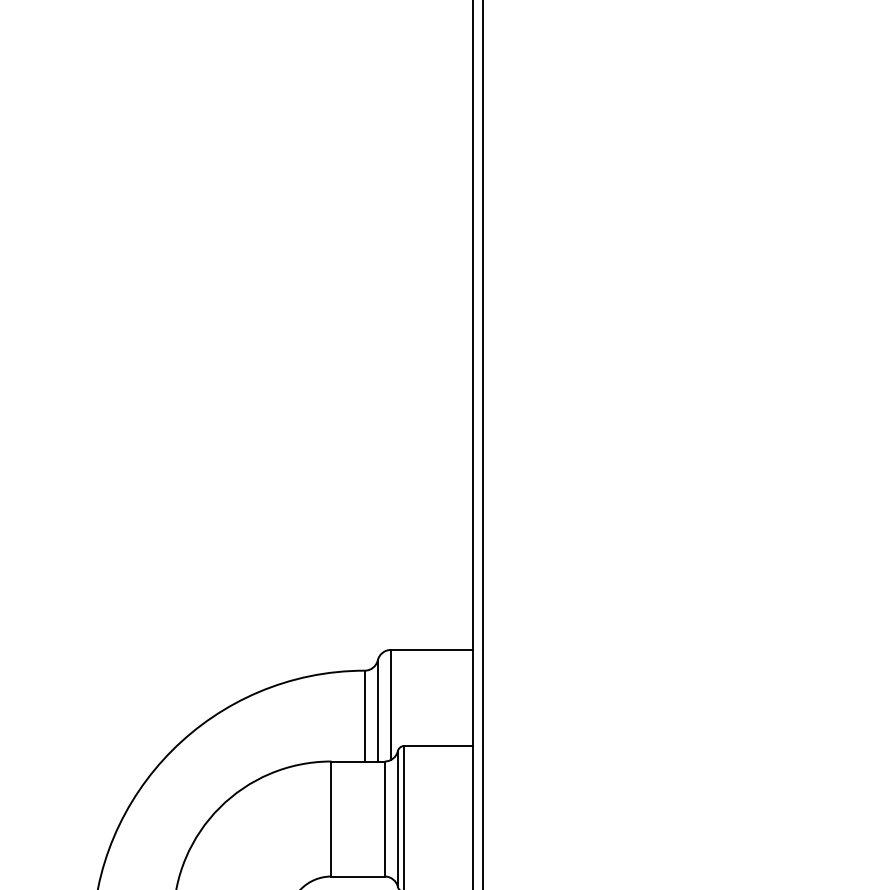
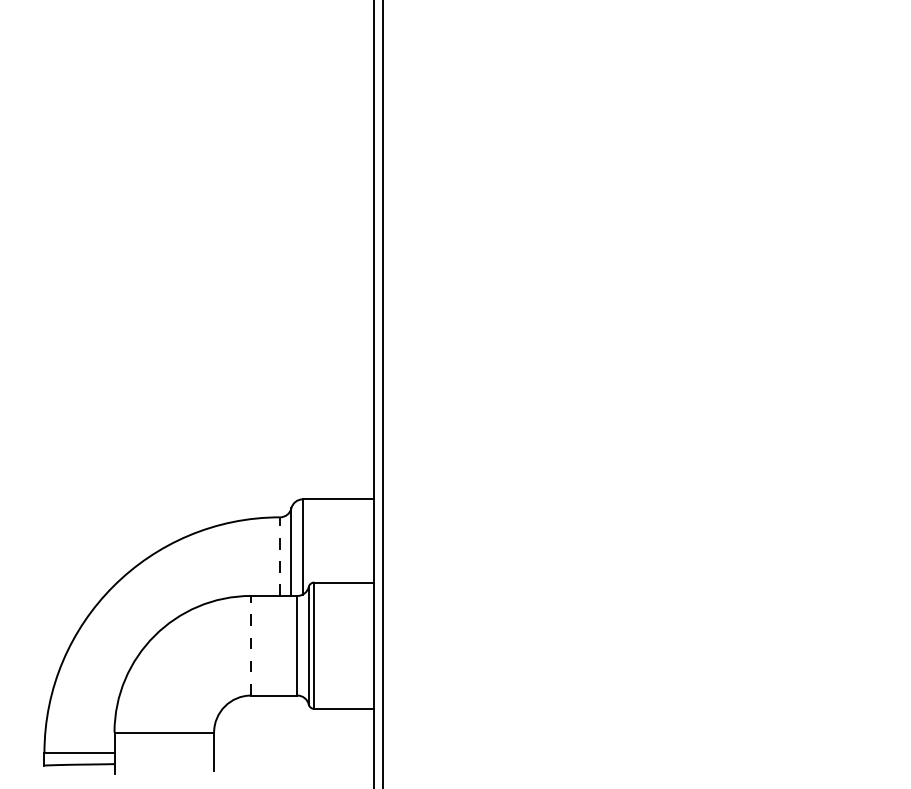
line: (365, 715) -> (280, 556), solid -> dashed
line: (331, 818) -> (251, 645), solid -> dashed

